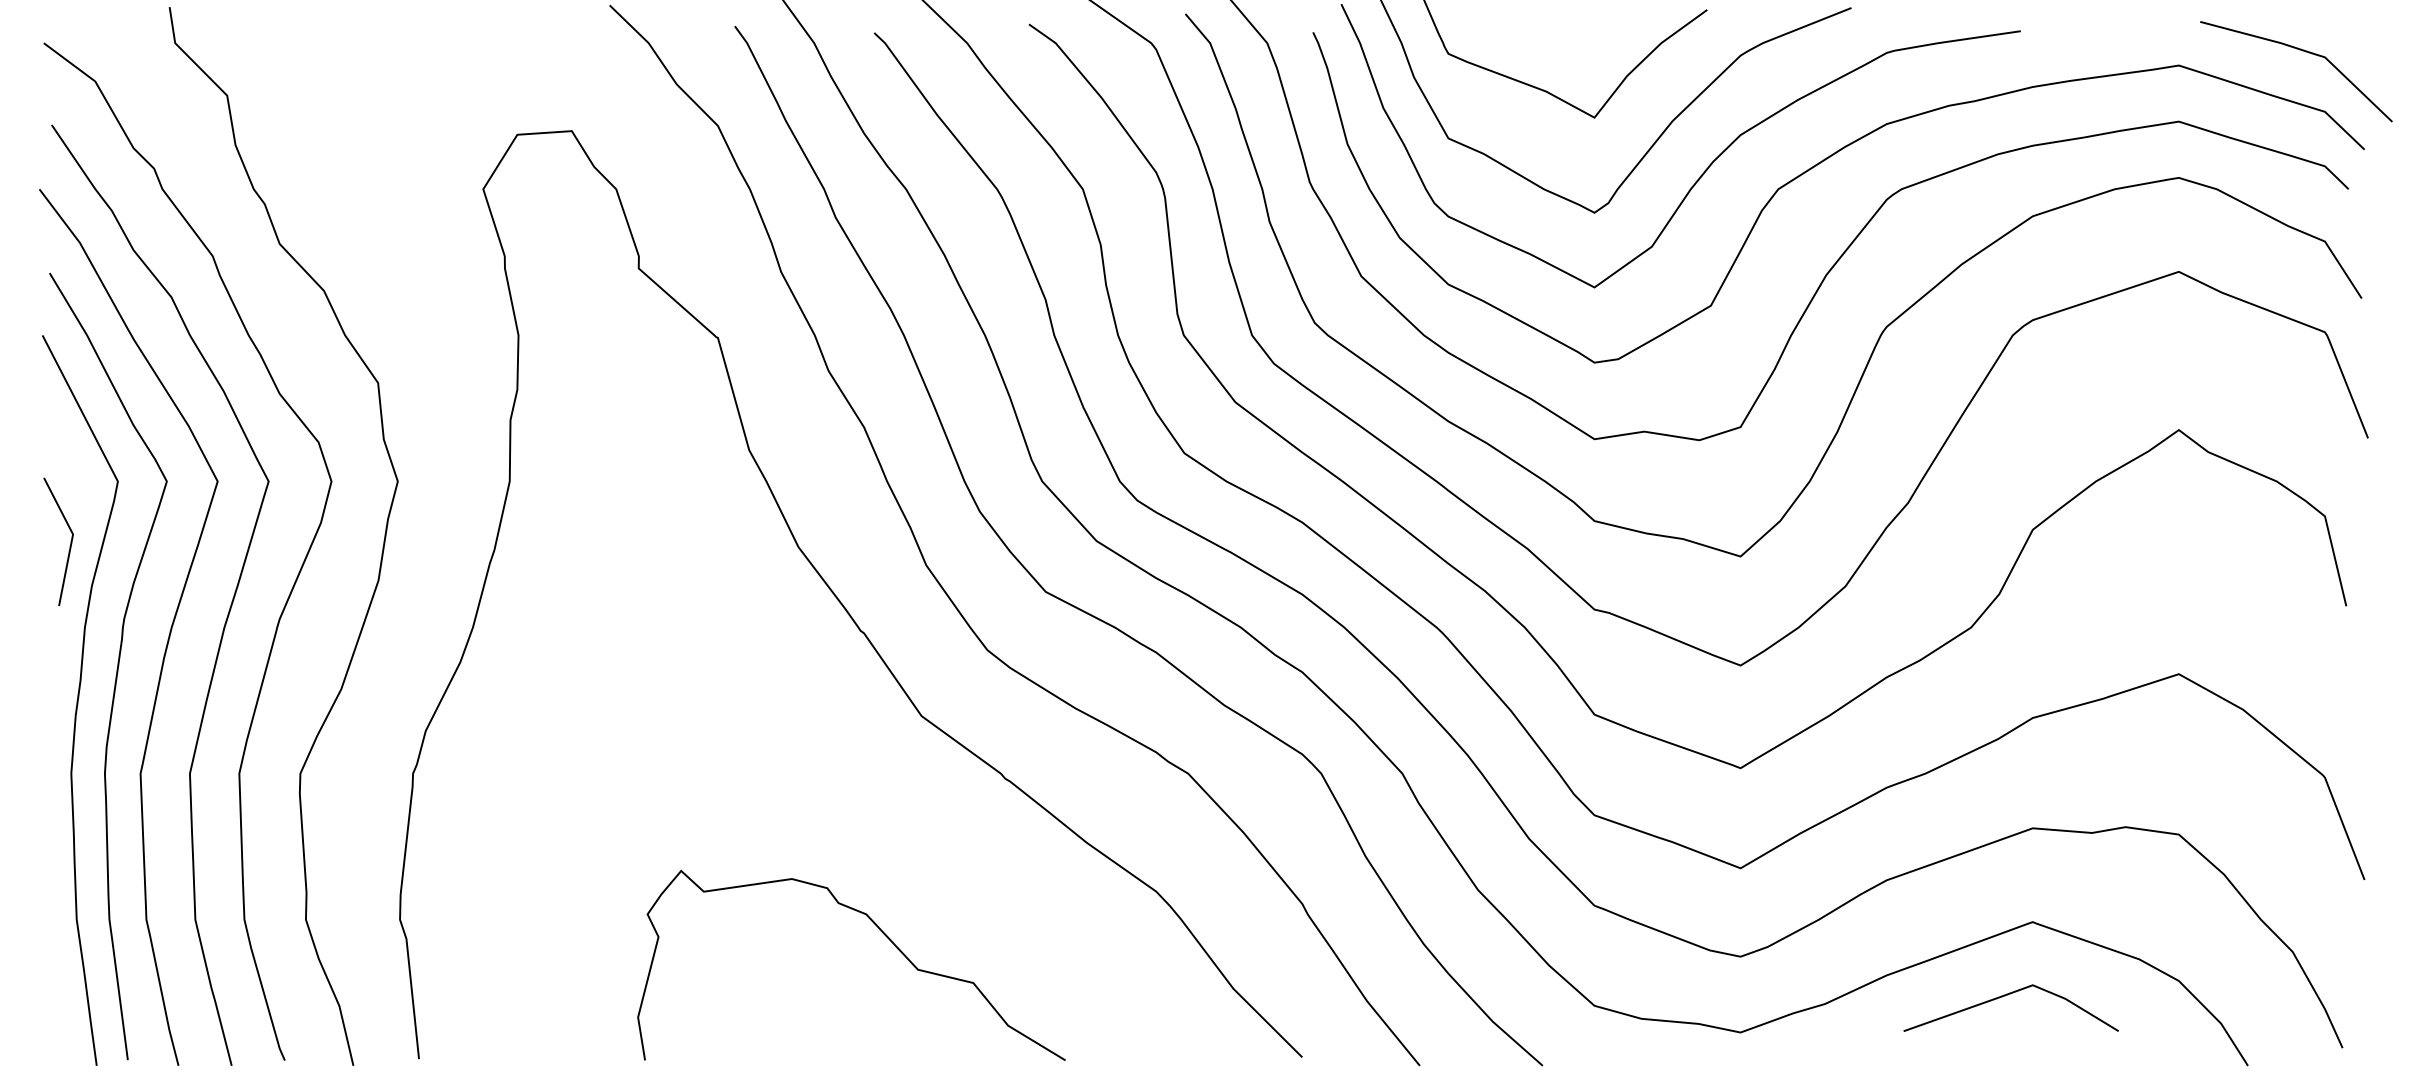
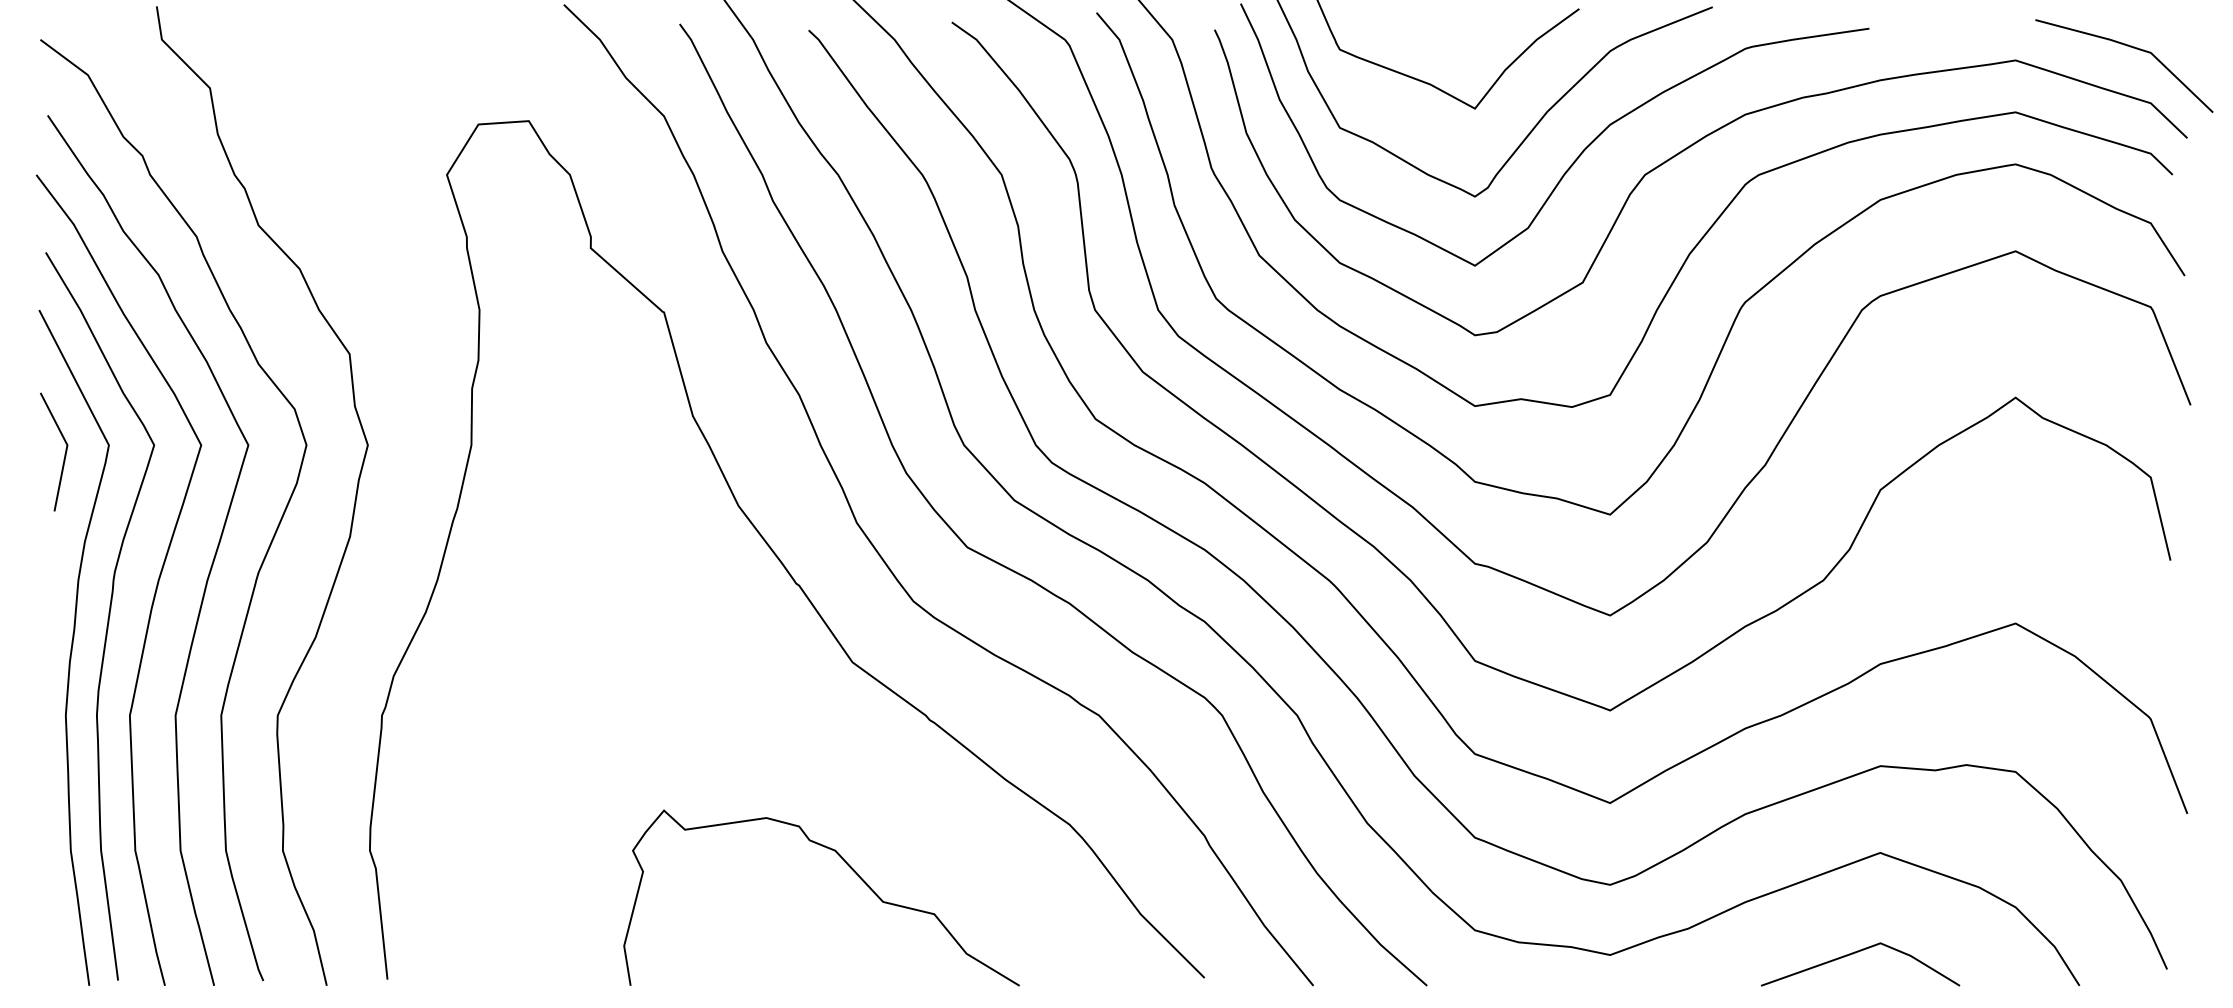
line: (69, 543) -> (64, 453), moved
curve: (882, 933) -> (850, 868), moved
line: (2005, 996) -> (1855, 953), moved

